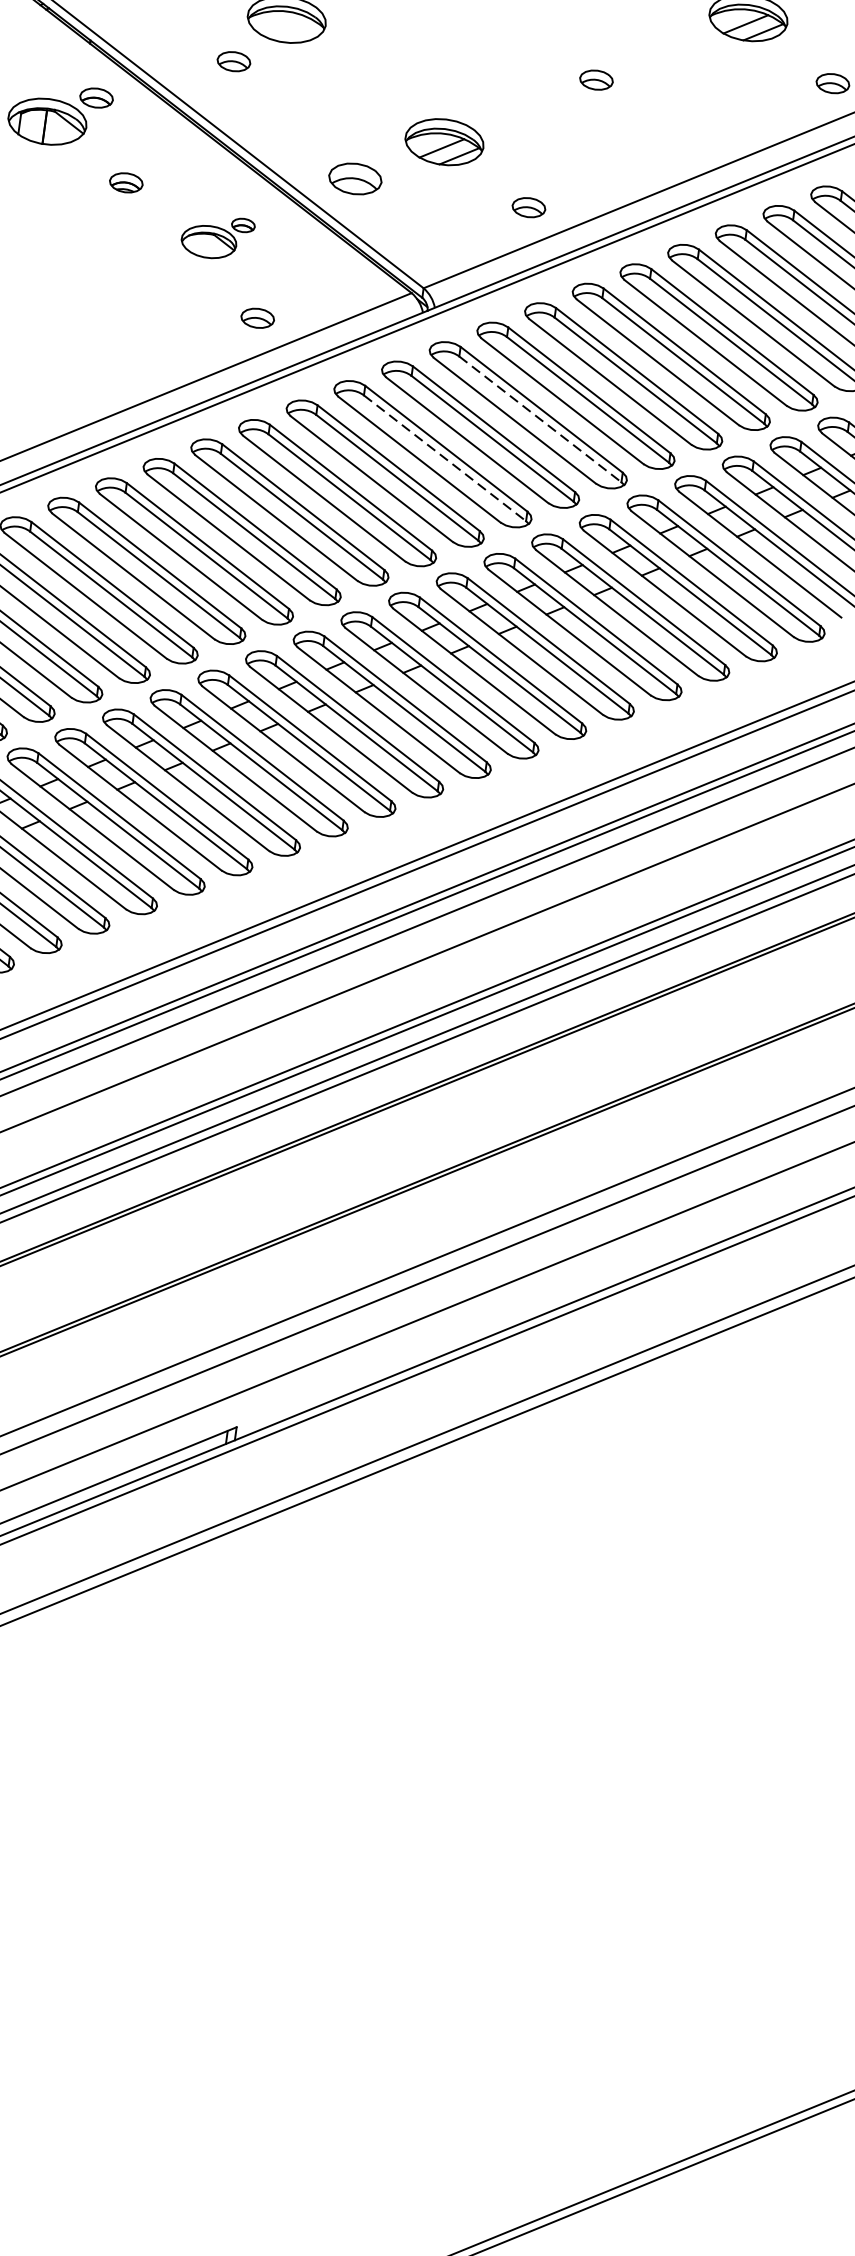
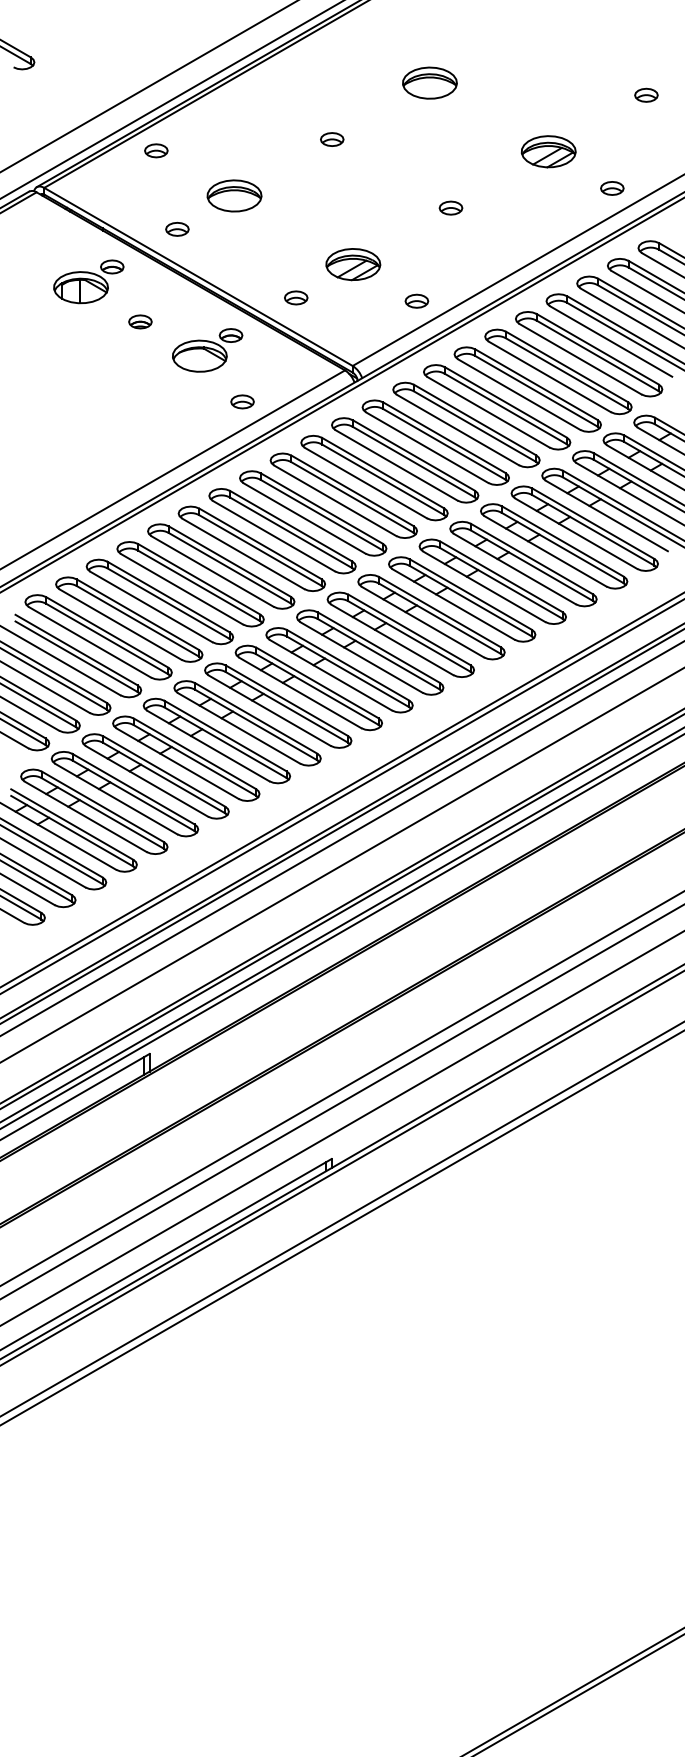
part: (234, 60) -> (177, 228), moved
part: (356, 178) -> (296, 297), size x0.62
part: (217, 237) -> (207, 350), size x1.43
line: (540, 419) -> (444, 444), dashed -> solid
line: (445, 457) -> (383, 479), dashed -> solid

